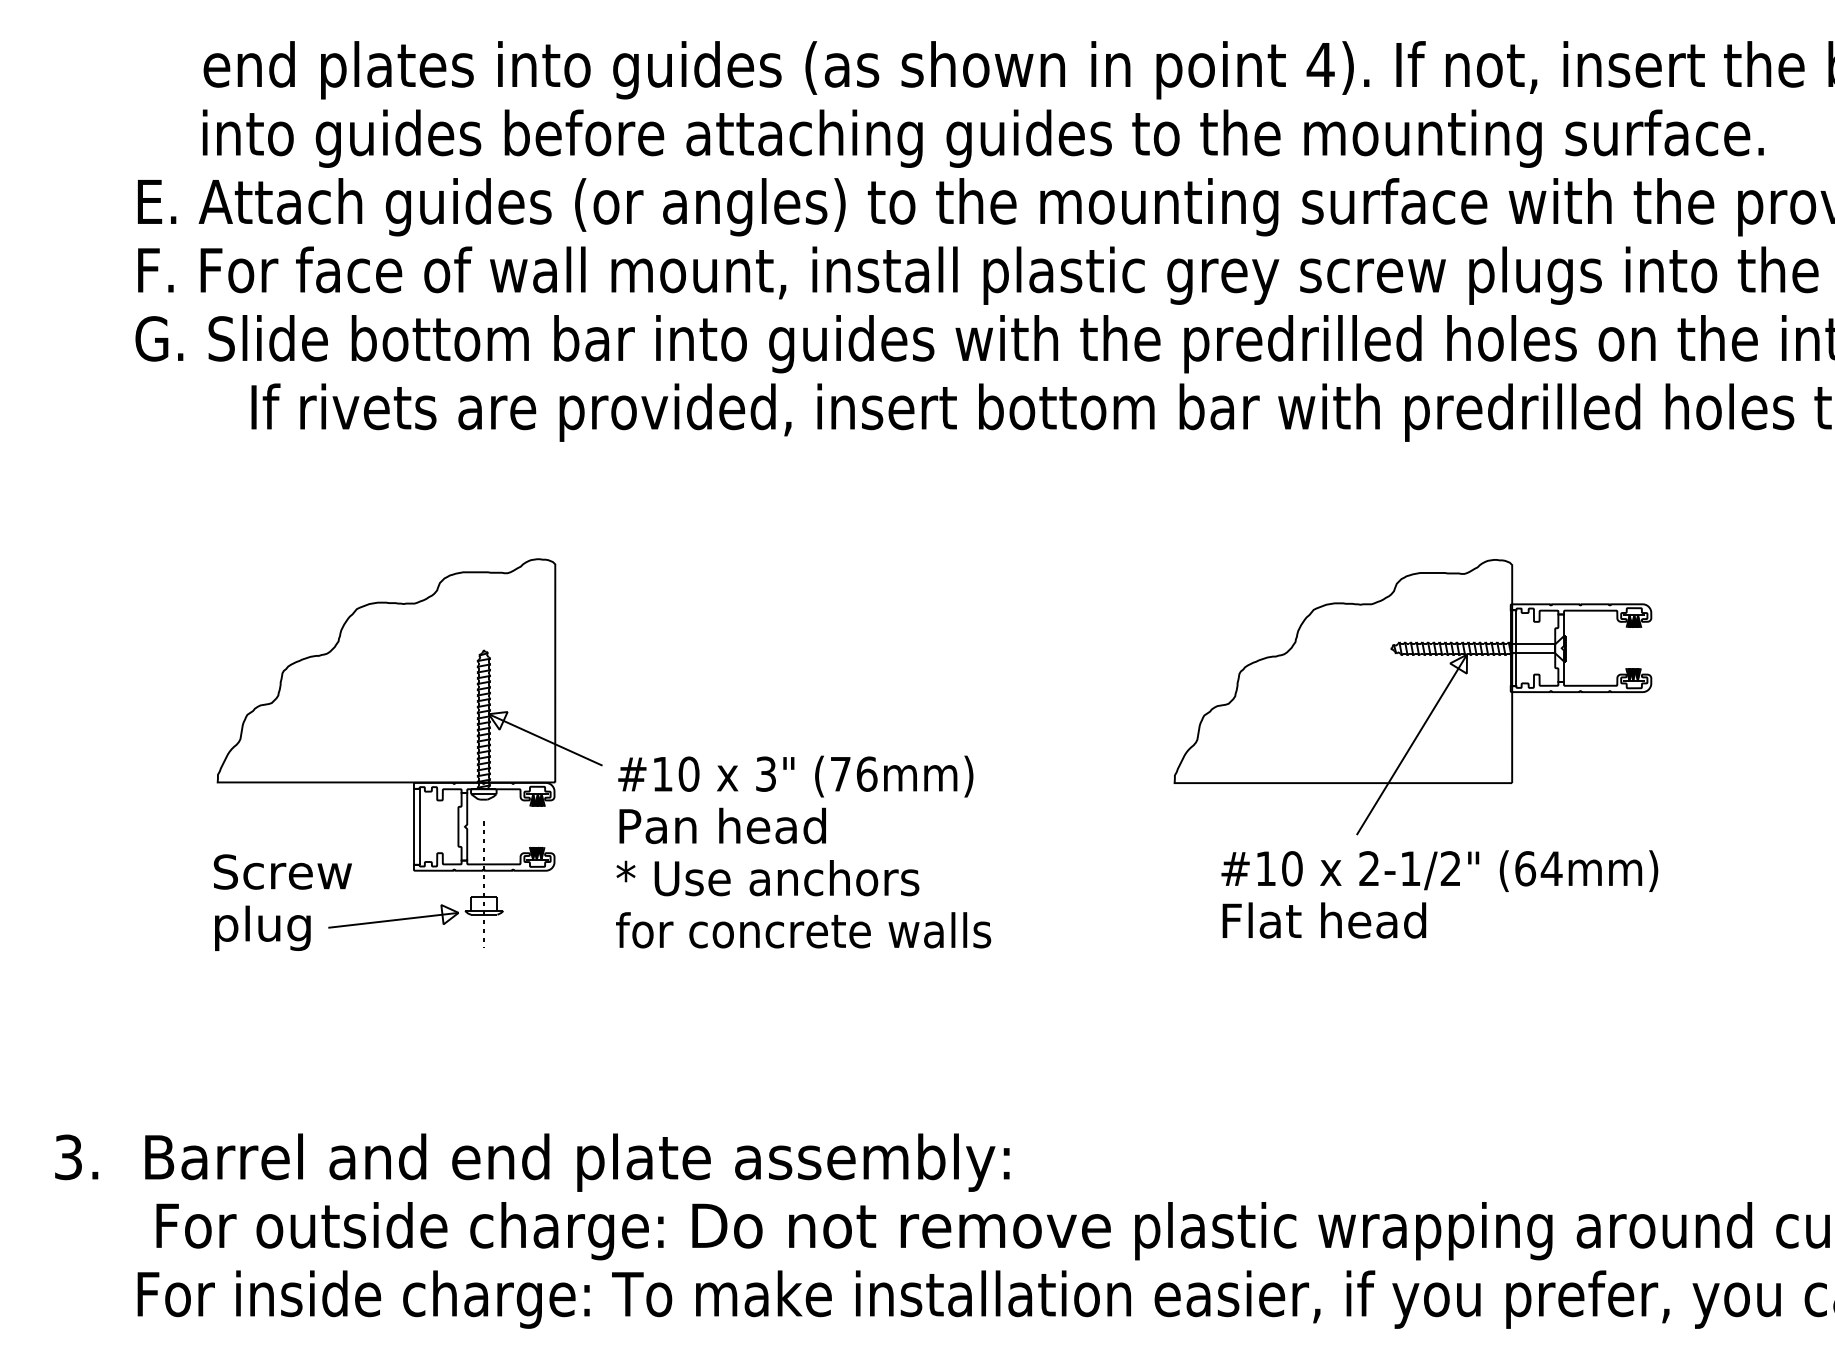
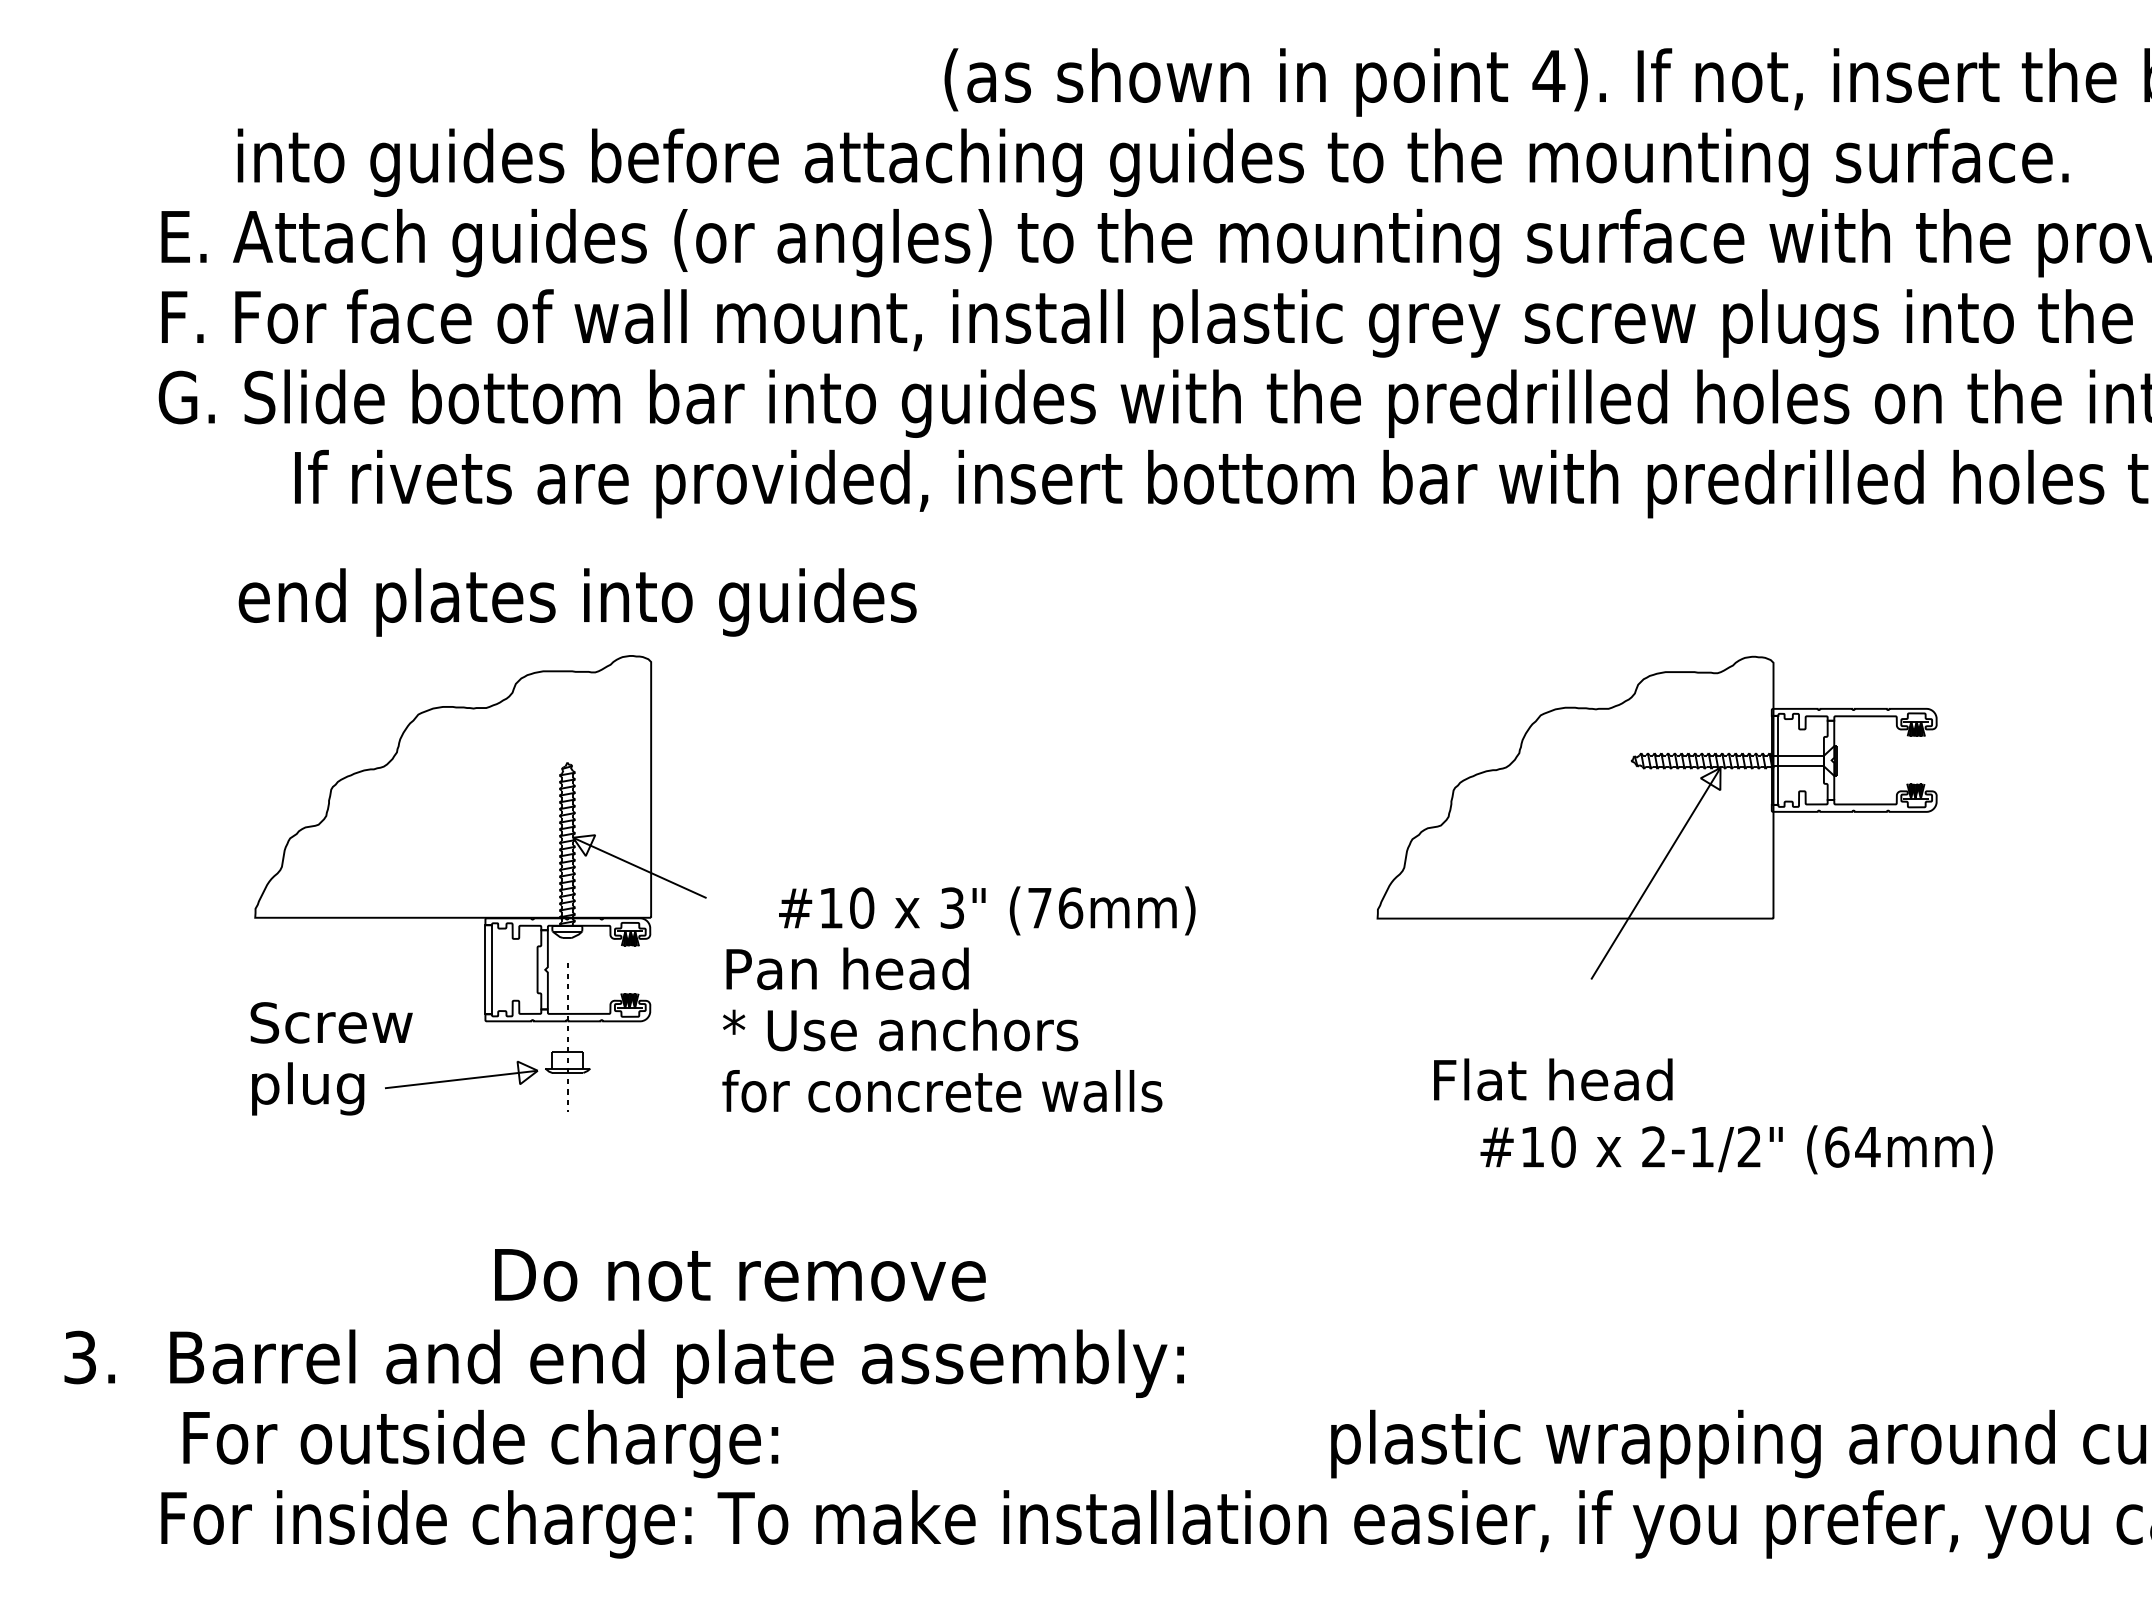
text: (492, 70) -> (577, 602), moved
text: (796, 776) -> (987, 910), moved
text: (1439, 870) -> (1736, 1149), moved
text: (901, 1226) -> (740, 1275), moved

